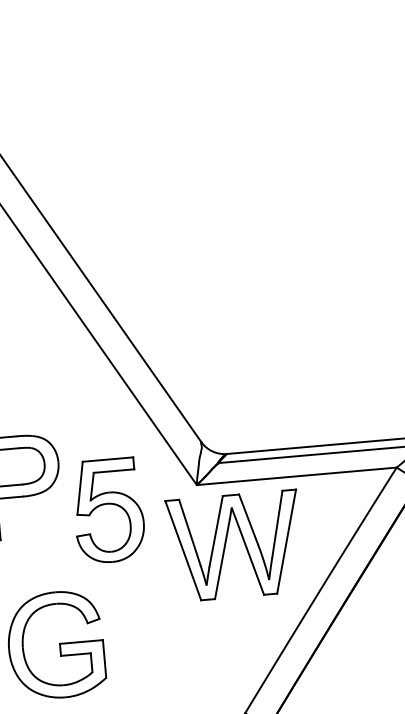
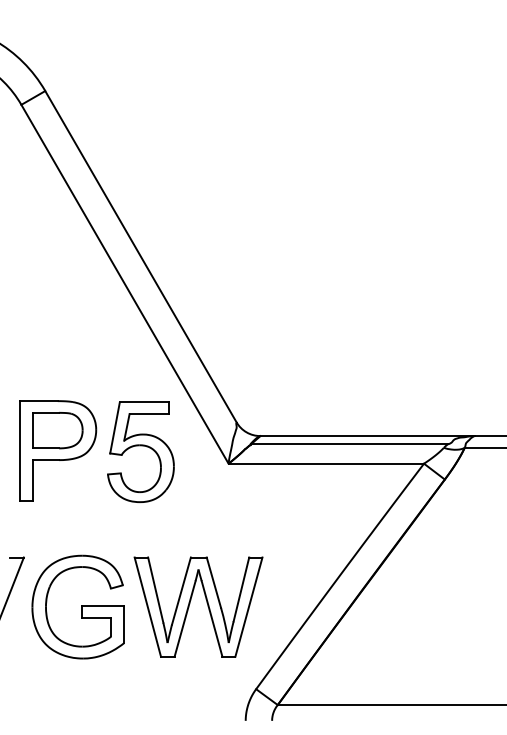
part: (108, 510) -> (140, 451), moved
part: (226, 544) -> (190, 604), moved

